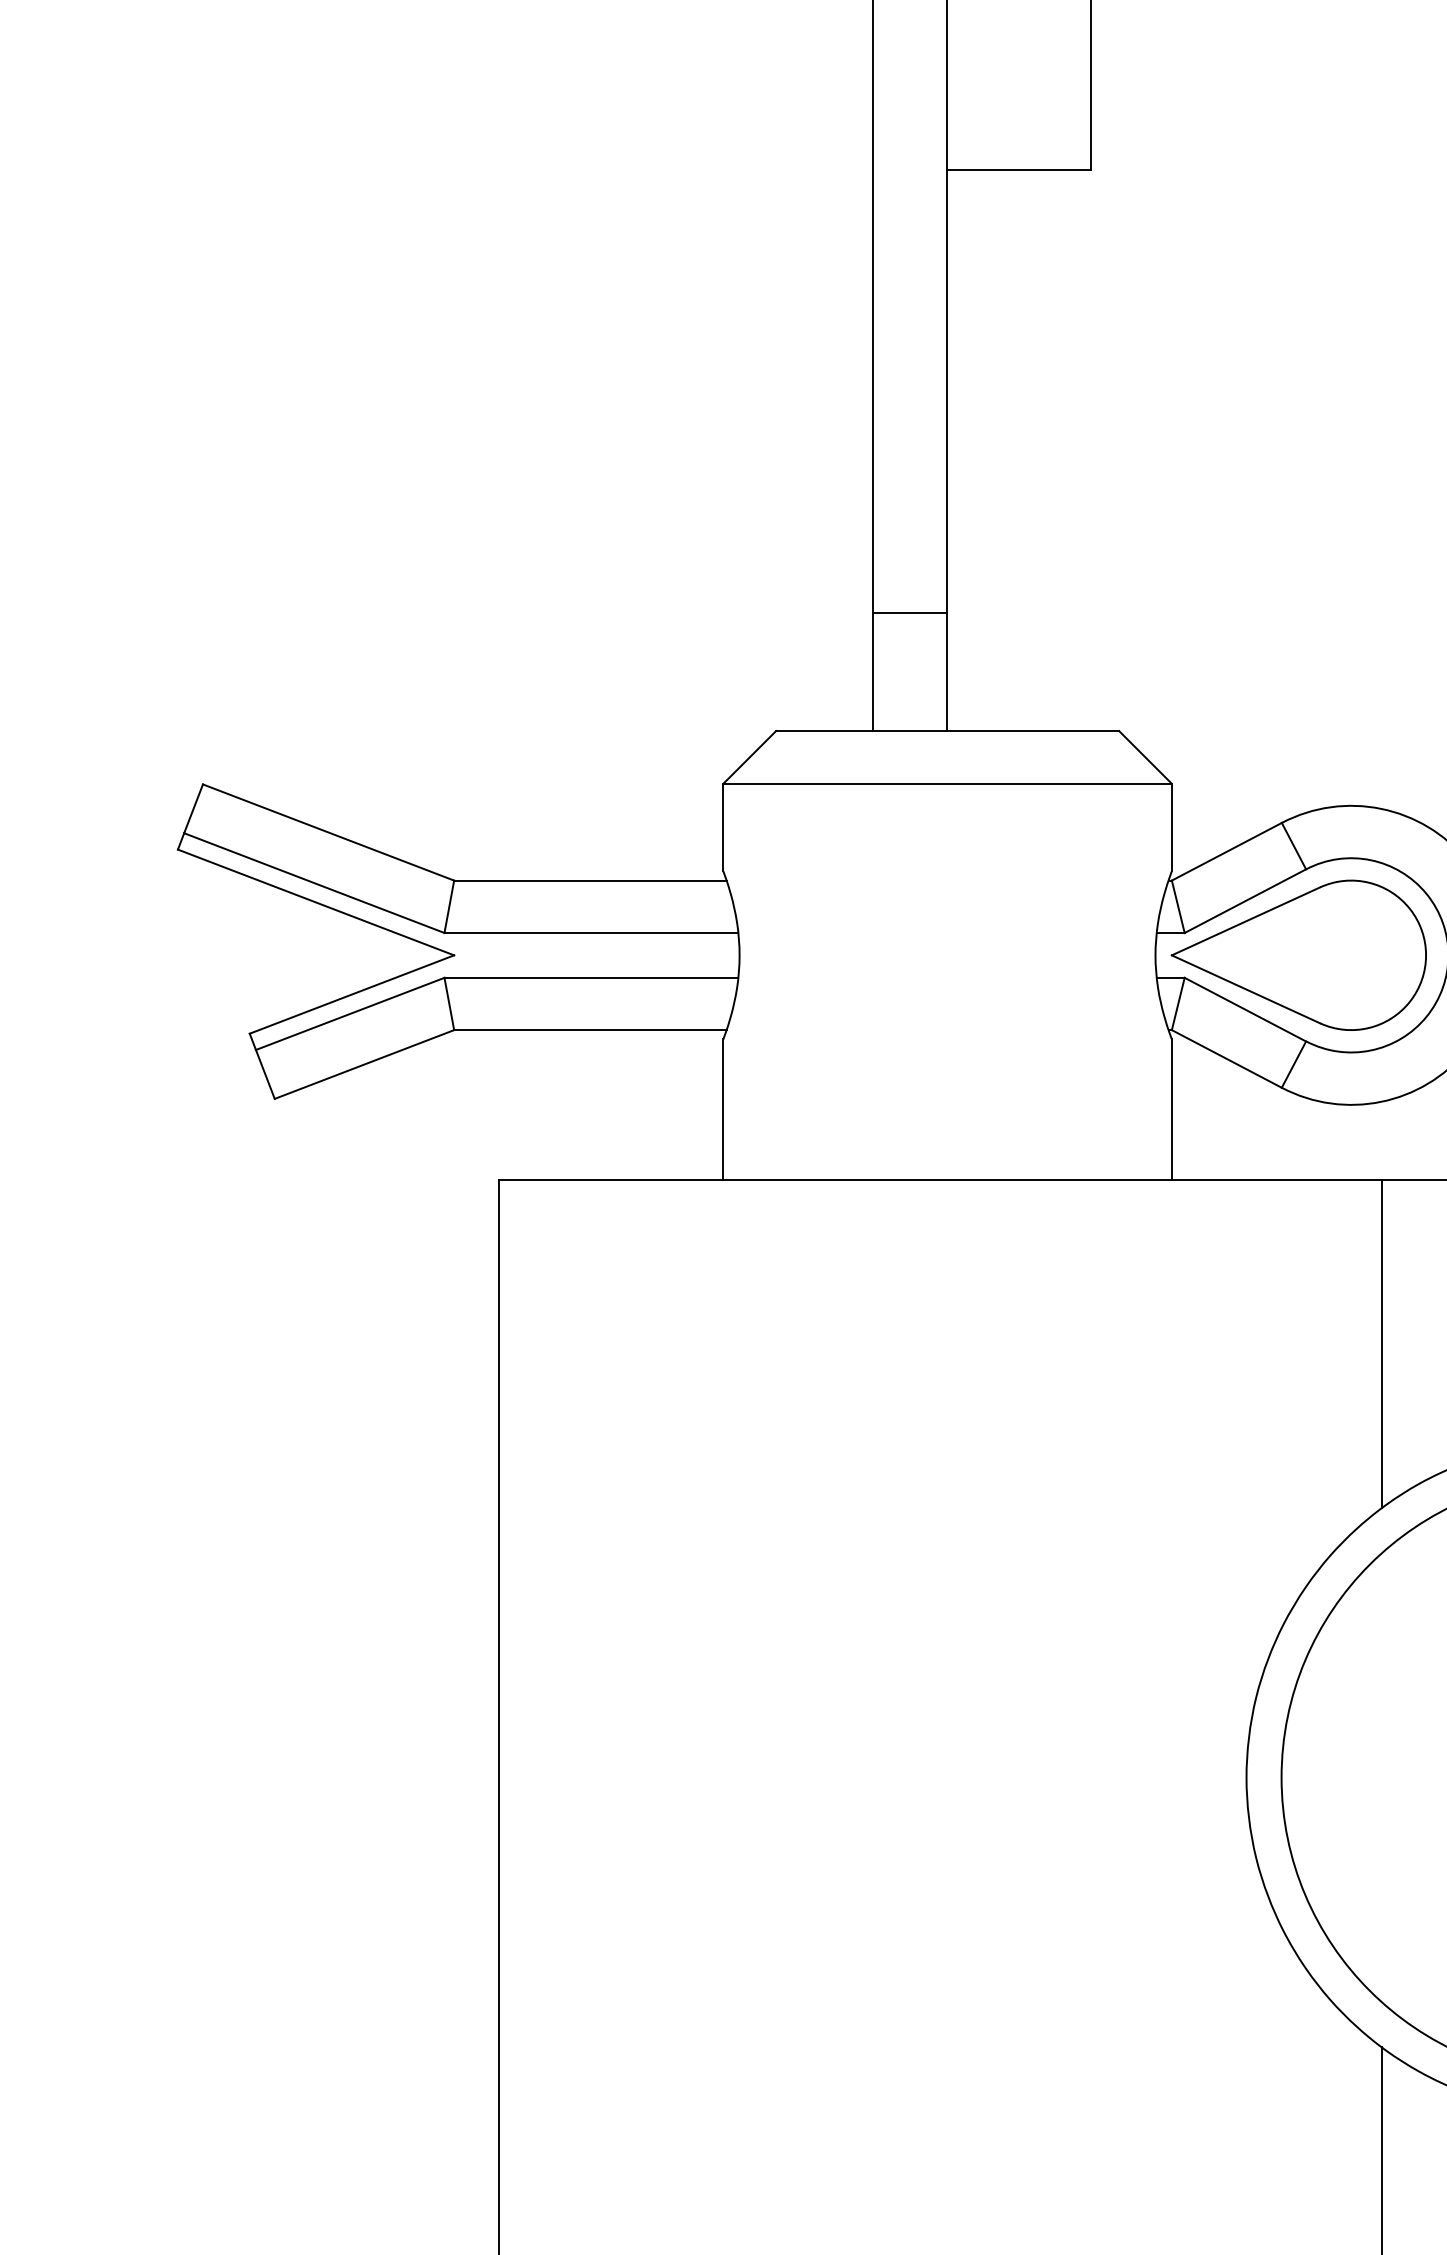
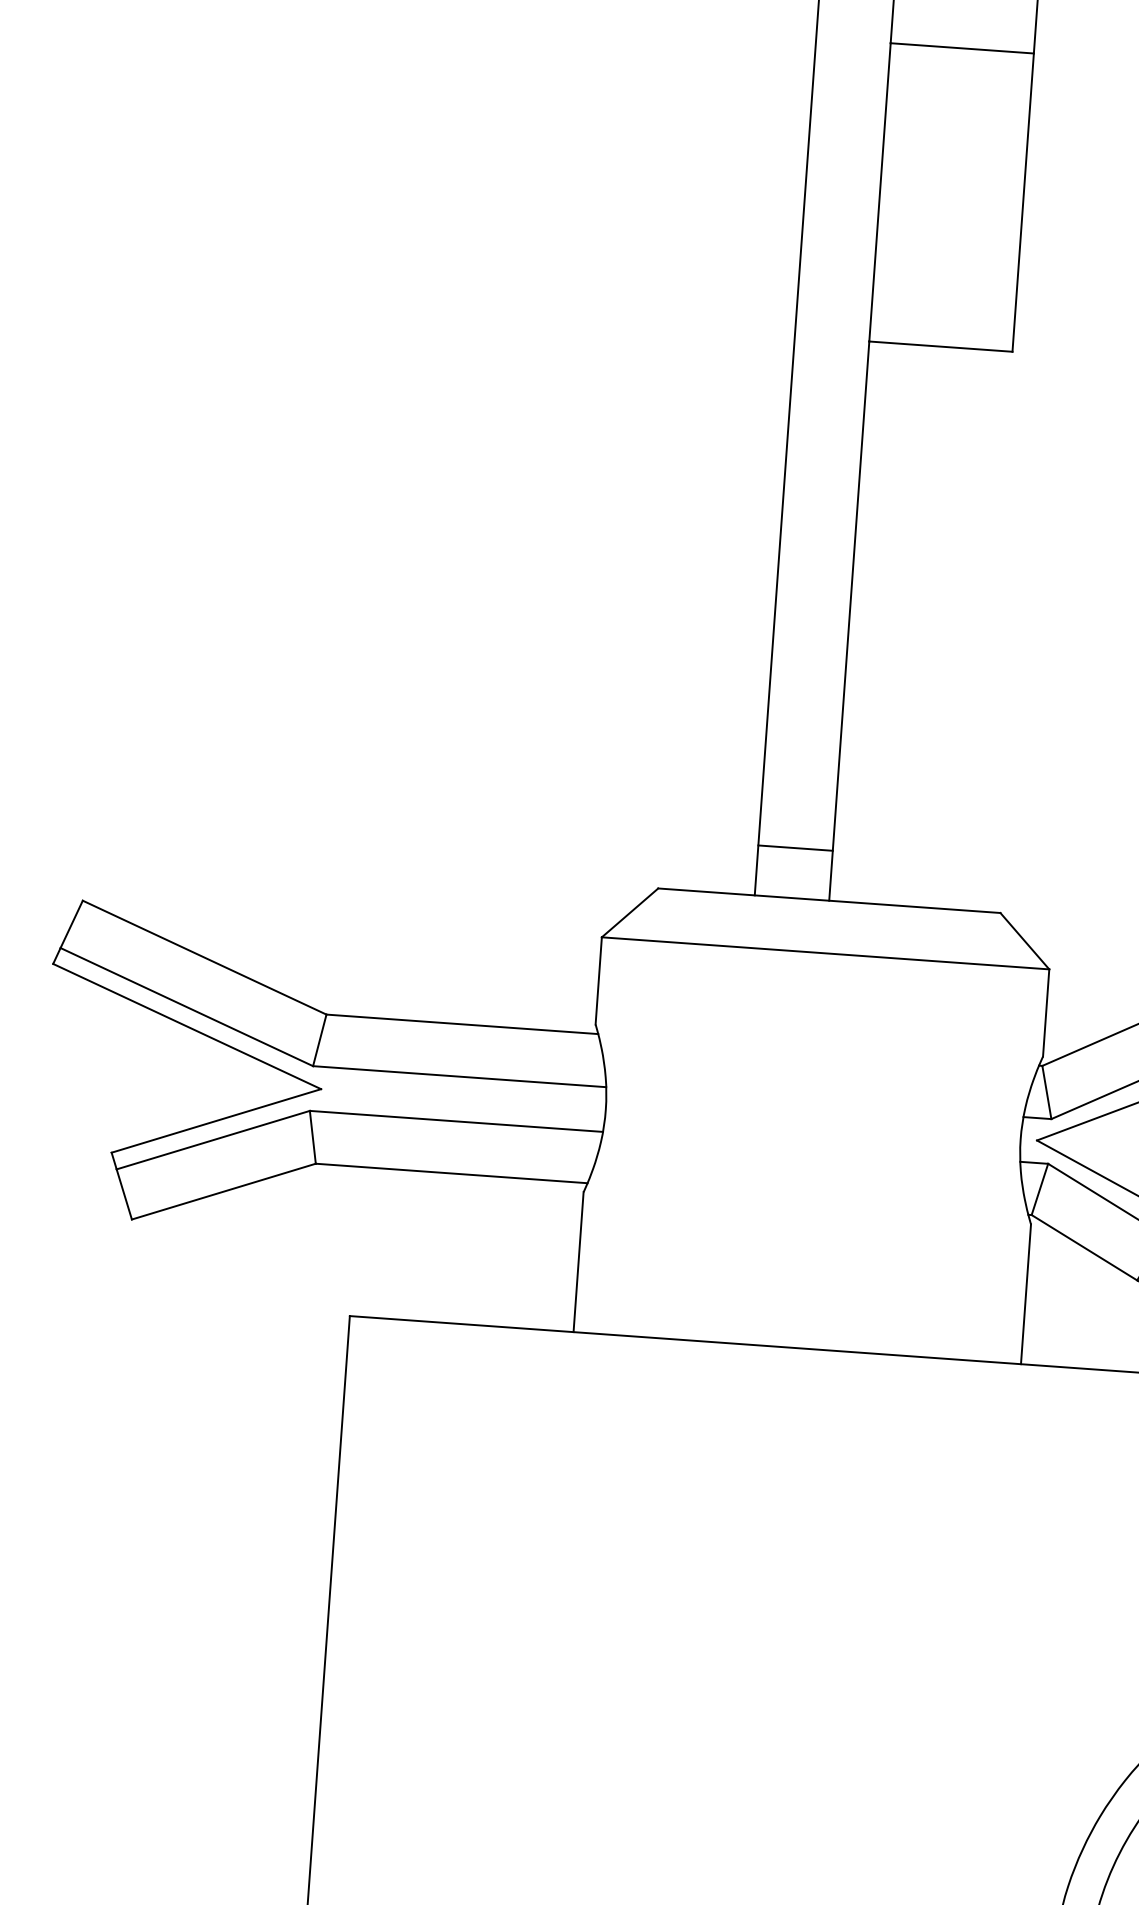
line: (909, 613) -> (794, 848), moved

